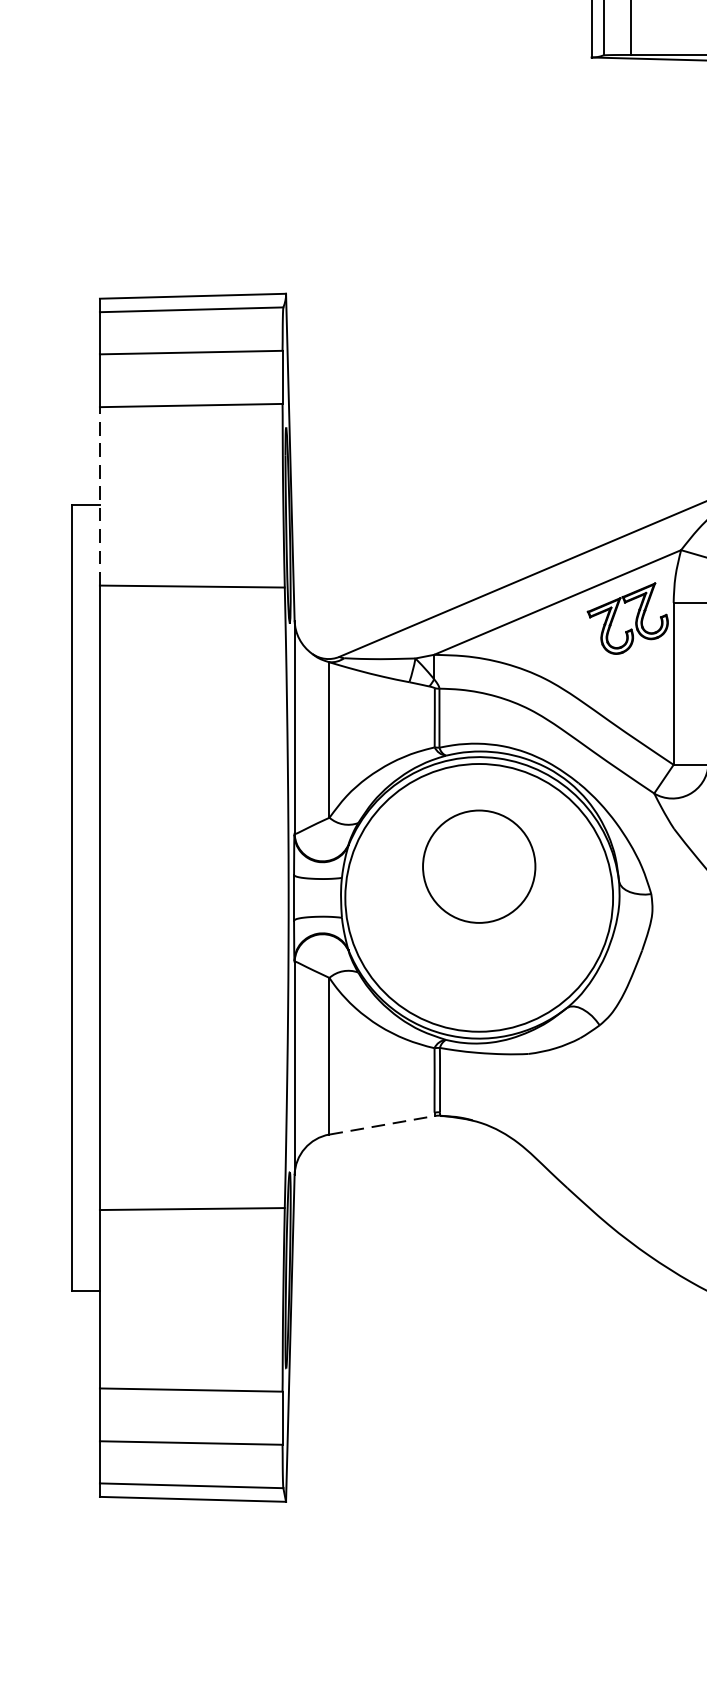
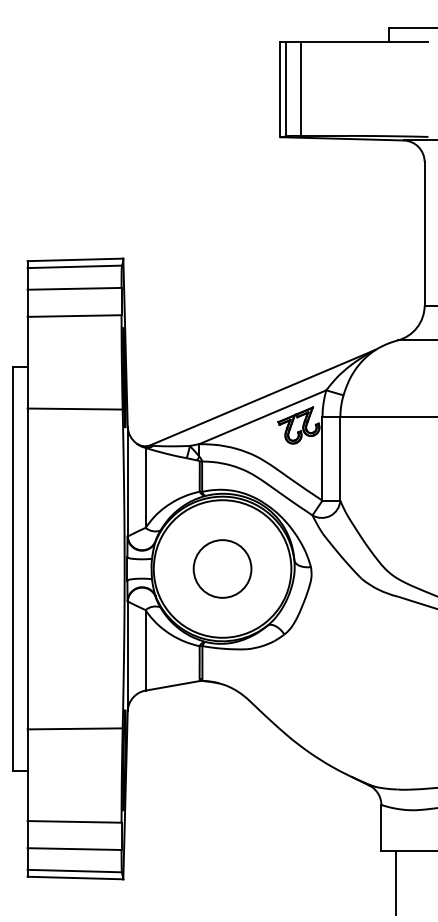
line: (99, 495) -> (27, 362), dashed -> solid
circle: (479, 865) -> (222, 568), moved
line: (383, 1124) -> (173, 685), dashed -> solid

